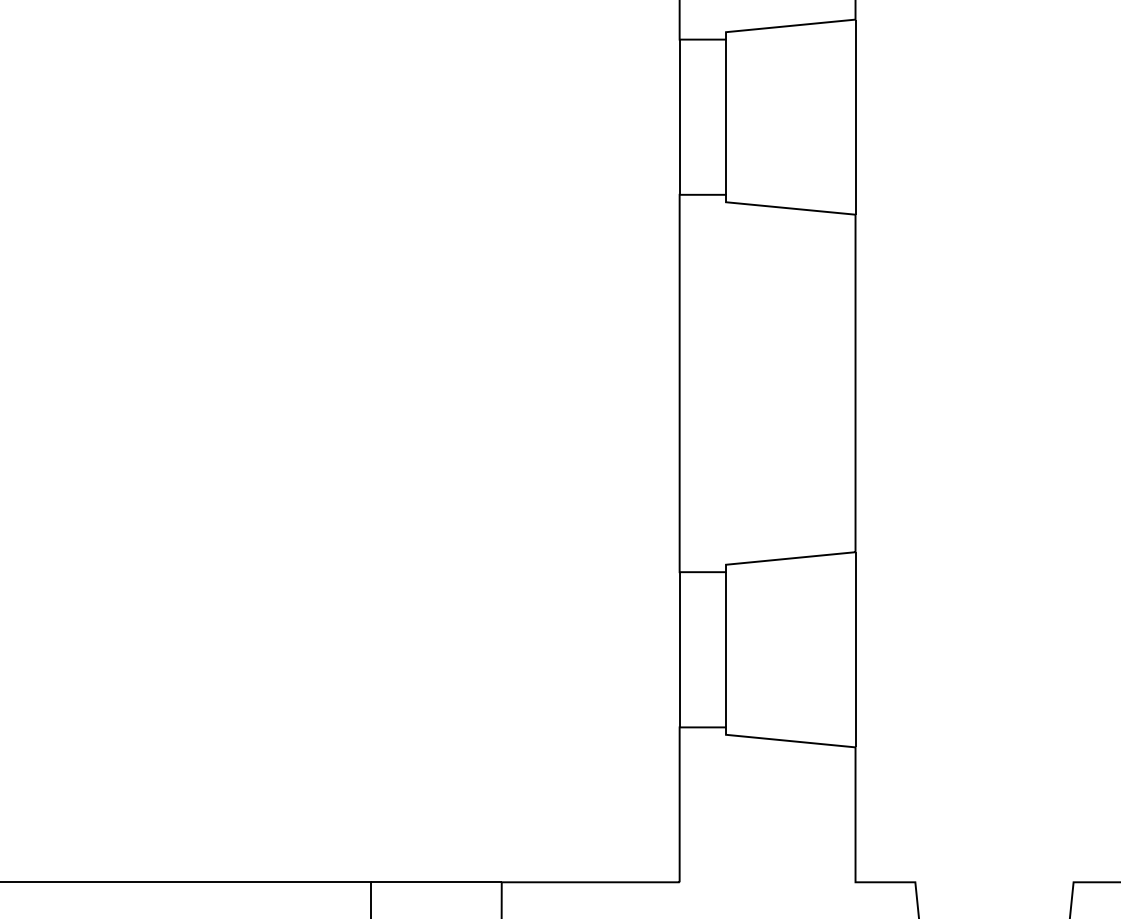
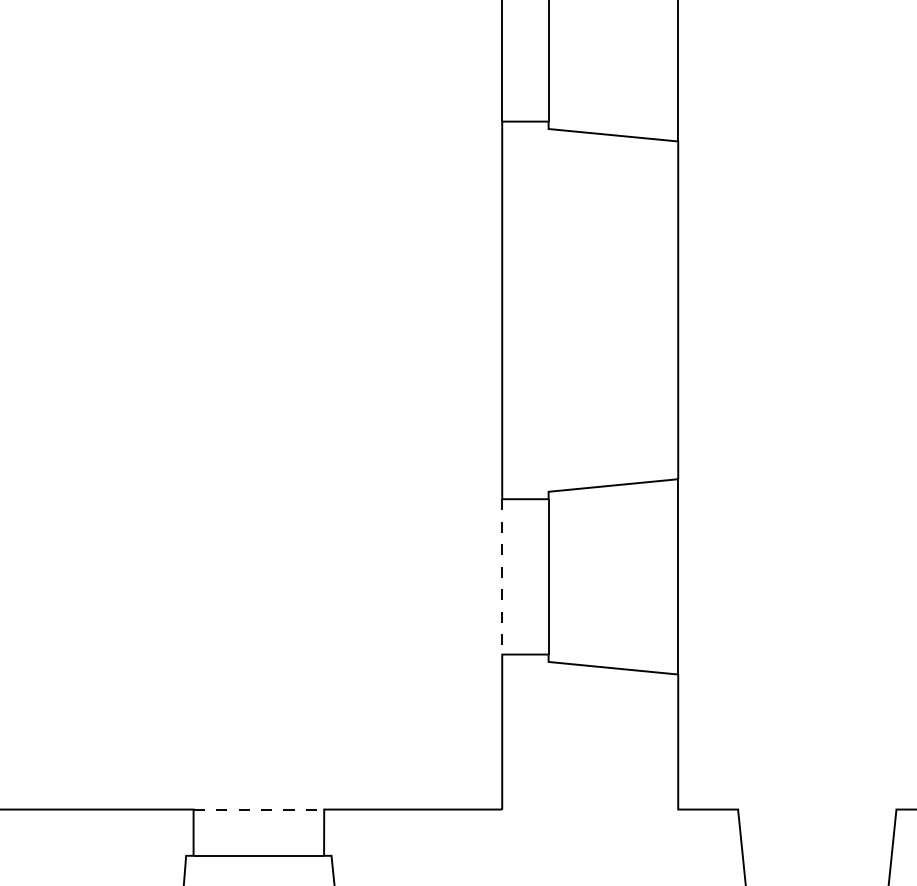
line: (679, 649) -> (502, 576), solid -> dashed
line: (436, 882) -> (258, 809), solid -> dashed

